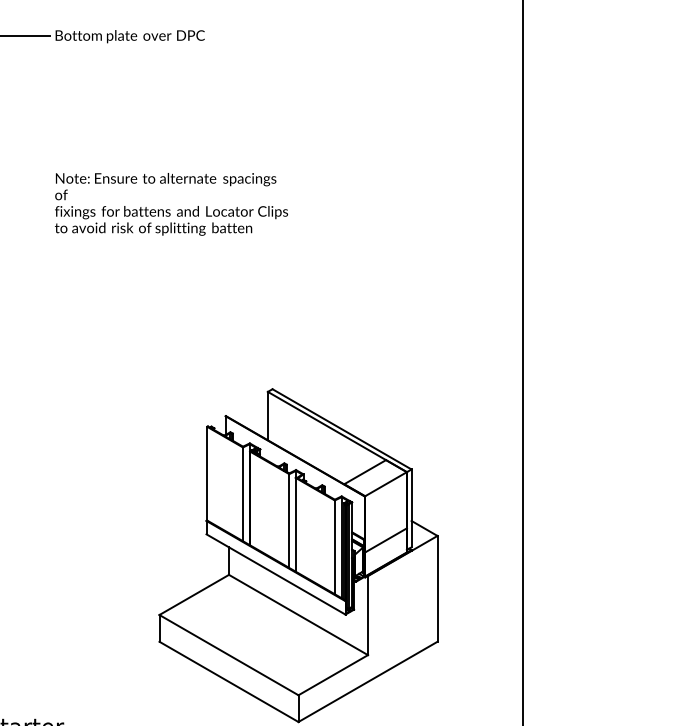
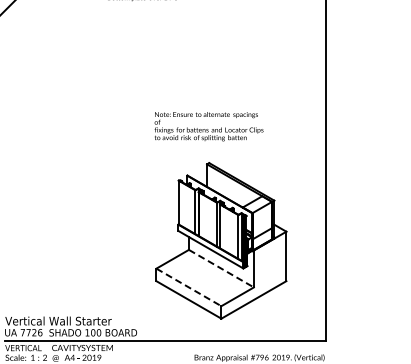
text: (170, 204) -> (208, 126), moved
line: (298, 614) -> (221, 268), solid -> dashed
line: (228, 655) -> (188, 287), solid -> dashed

